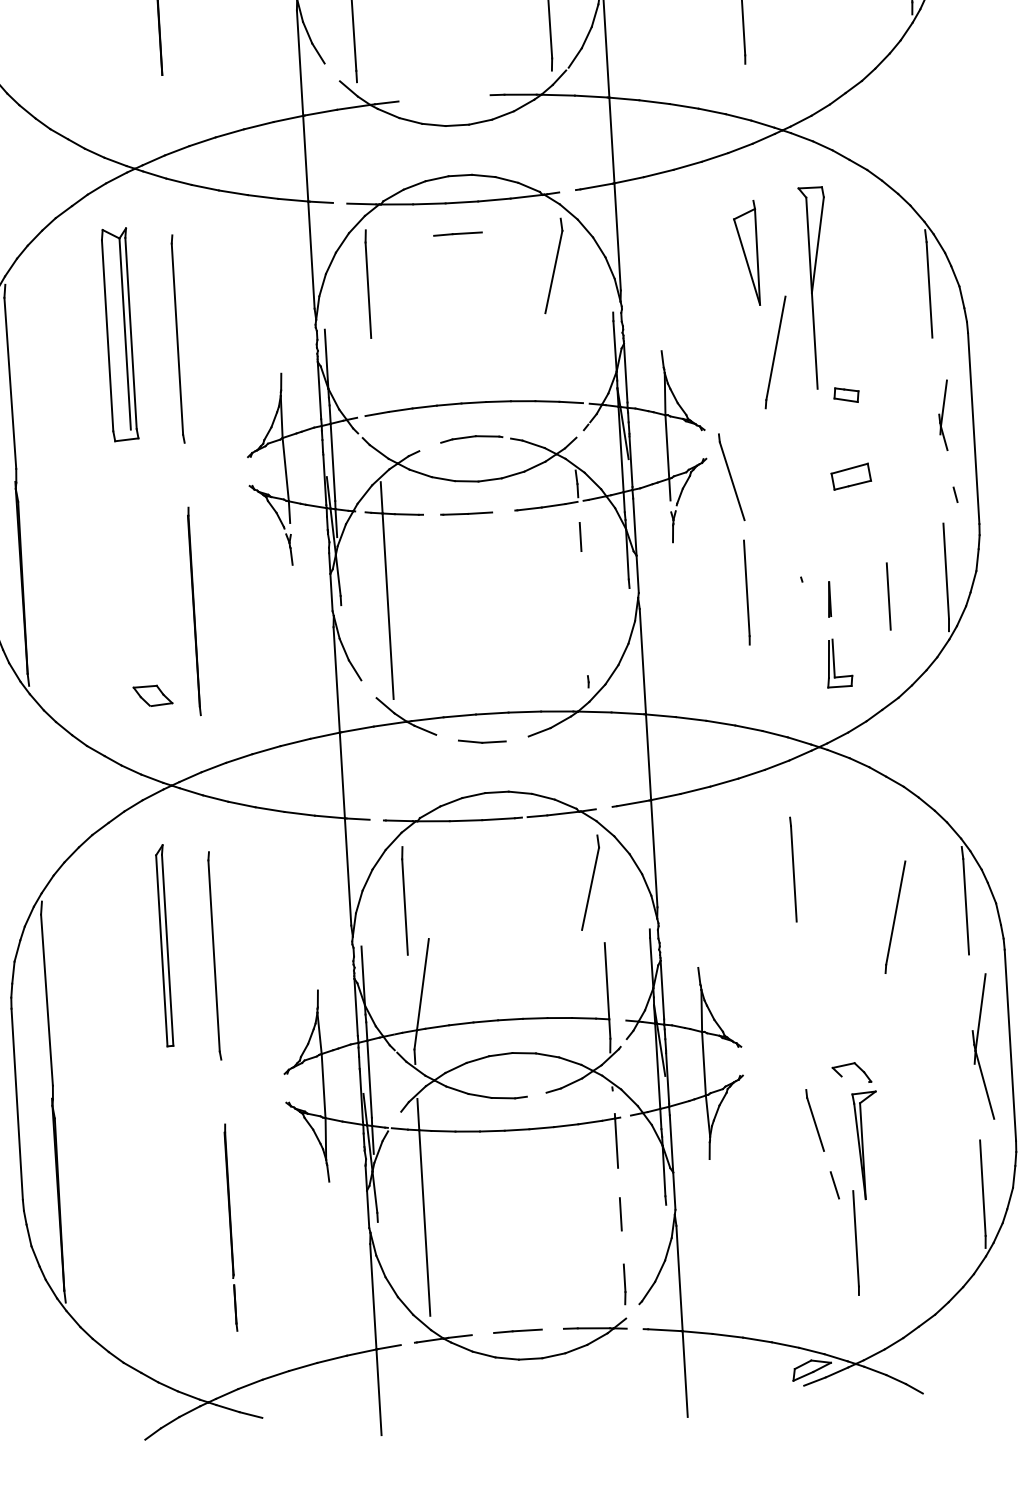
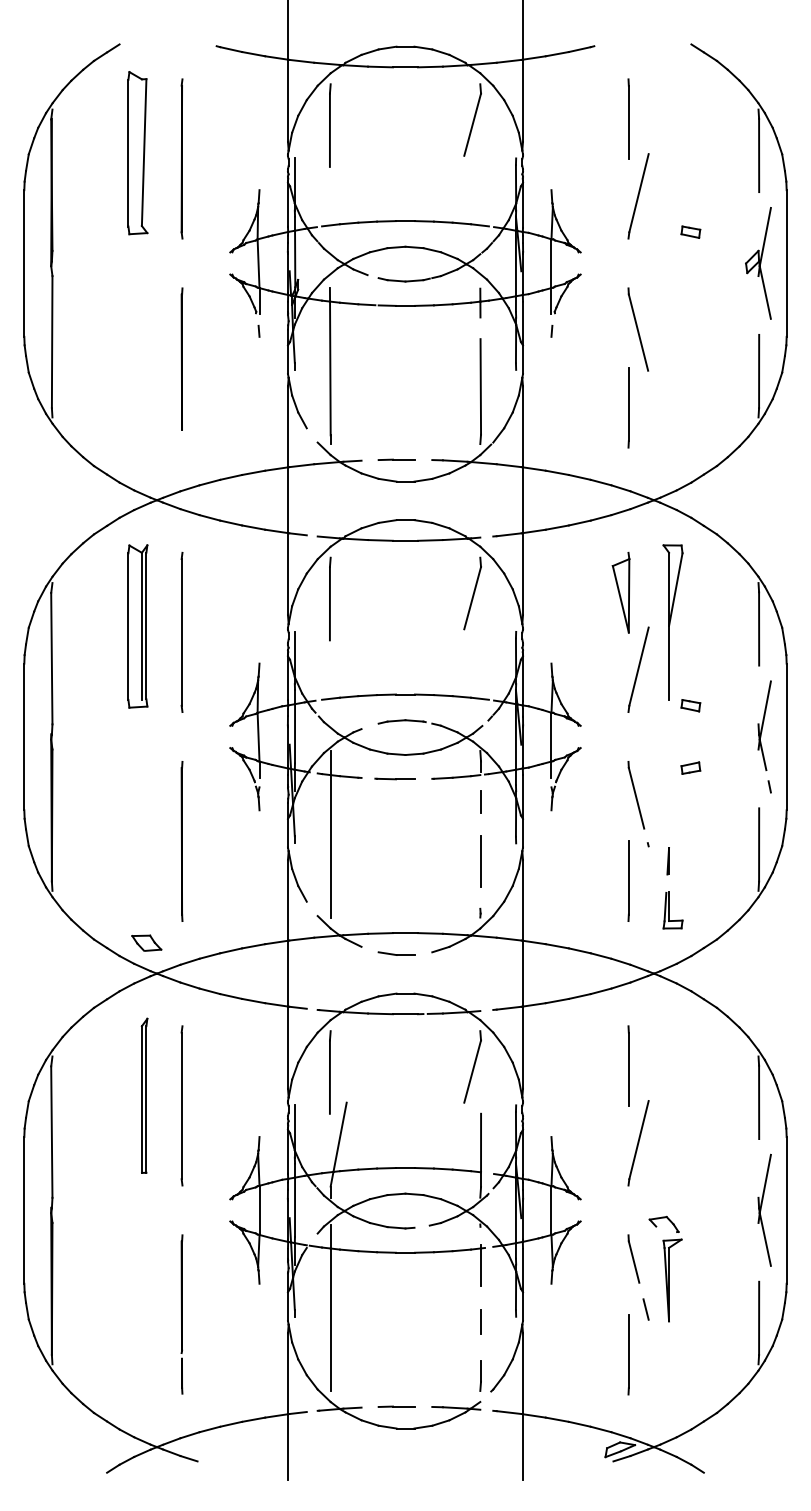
line: (457, 233) -> (396, 459), moved
part: (943, 415) -> (764, 725), size x1.67
part: (850, 475) -> (690, 767), size x0.62
line: (731, 477) -> (636, 795), moved
line: (746, 591) -> (628, 880), moved
line: (888, 596) -> (480, 861), moved
part: (152, 695) -> (146, 942), moved
line: (895, 917) -> (638, 1143), moved
line: (855, 1242) -> (628, 1354), moved

